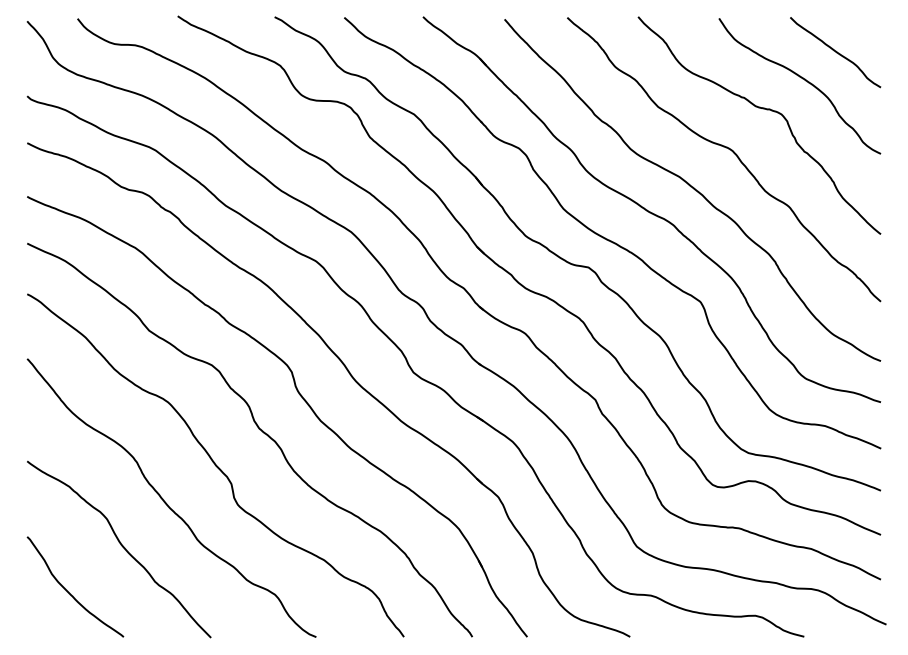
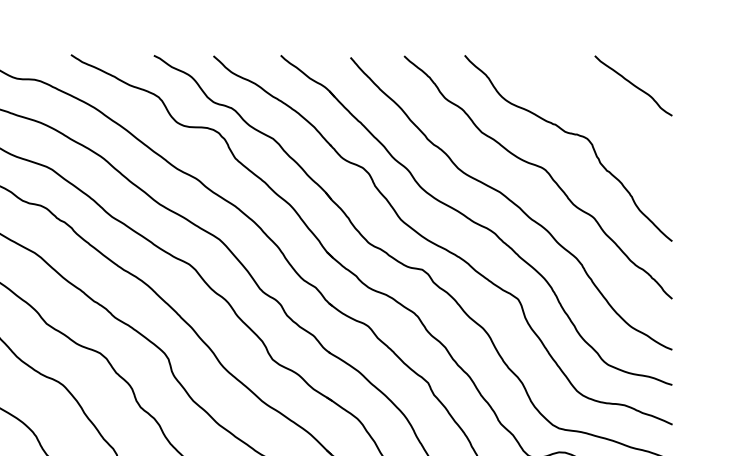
curve: (802, 79) -> (605, 108), removed

